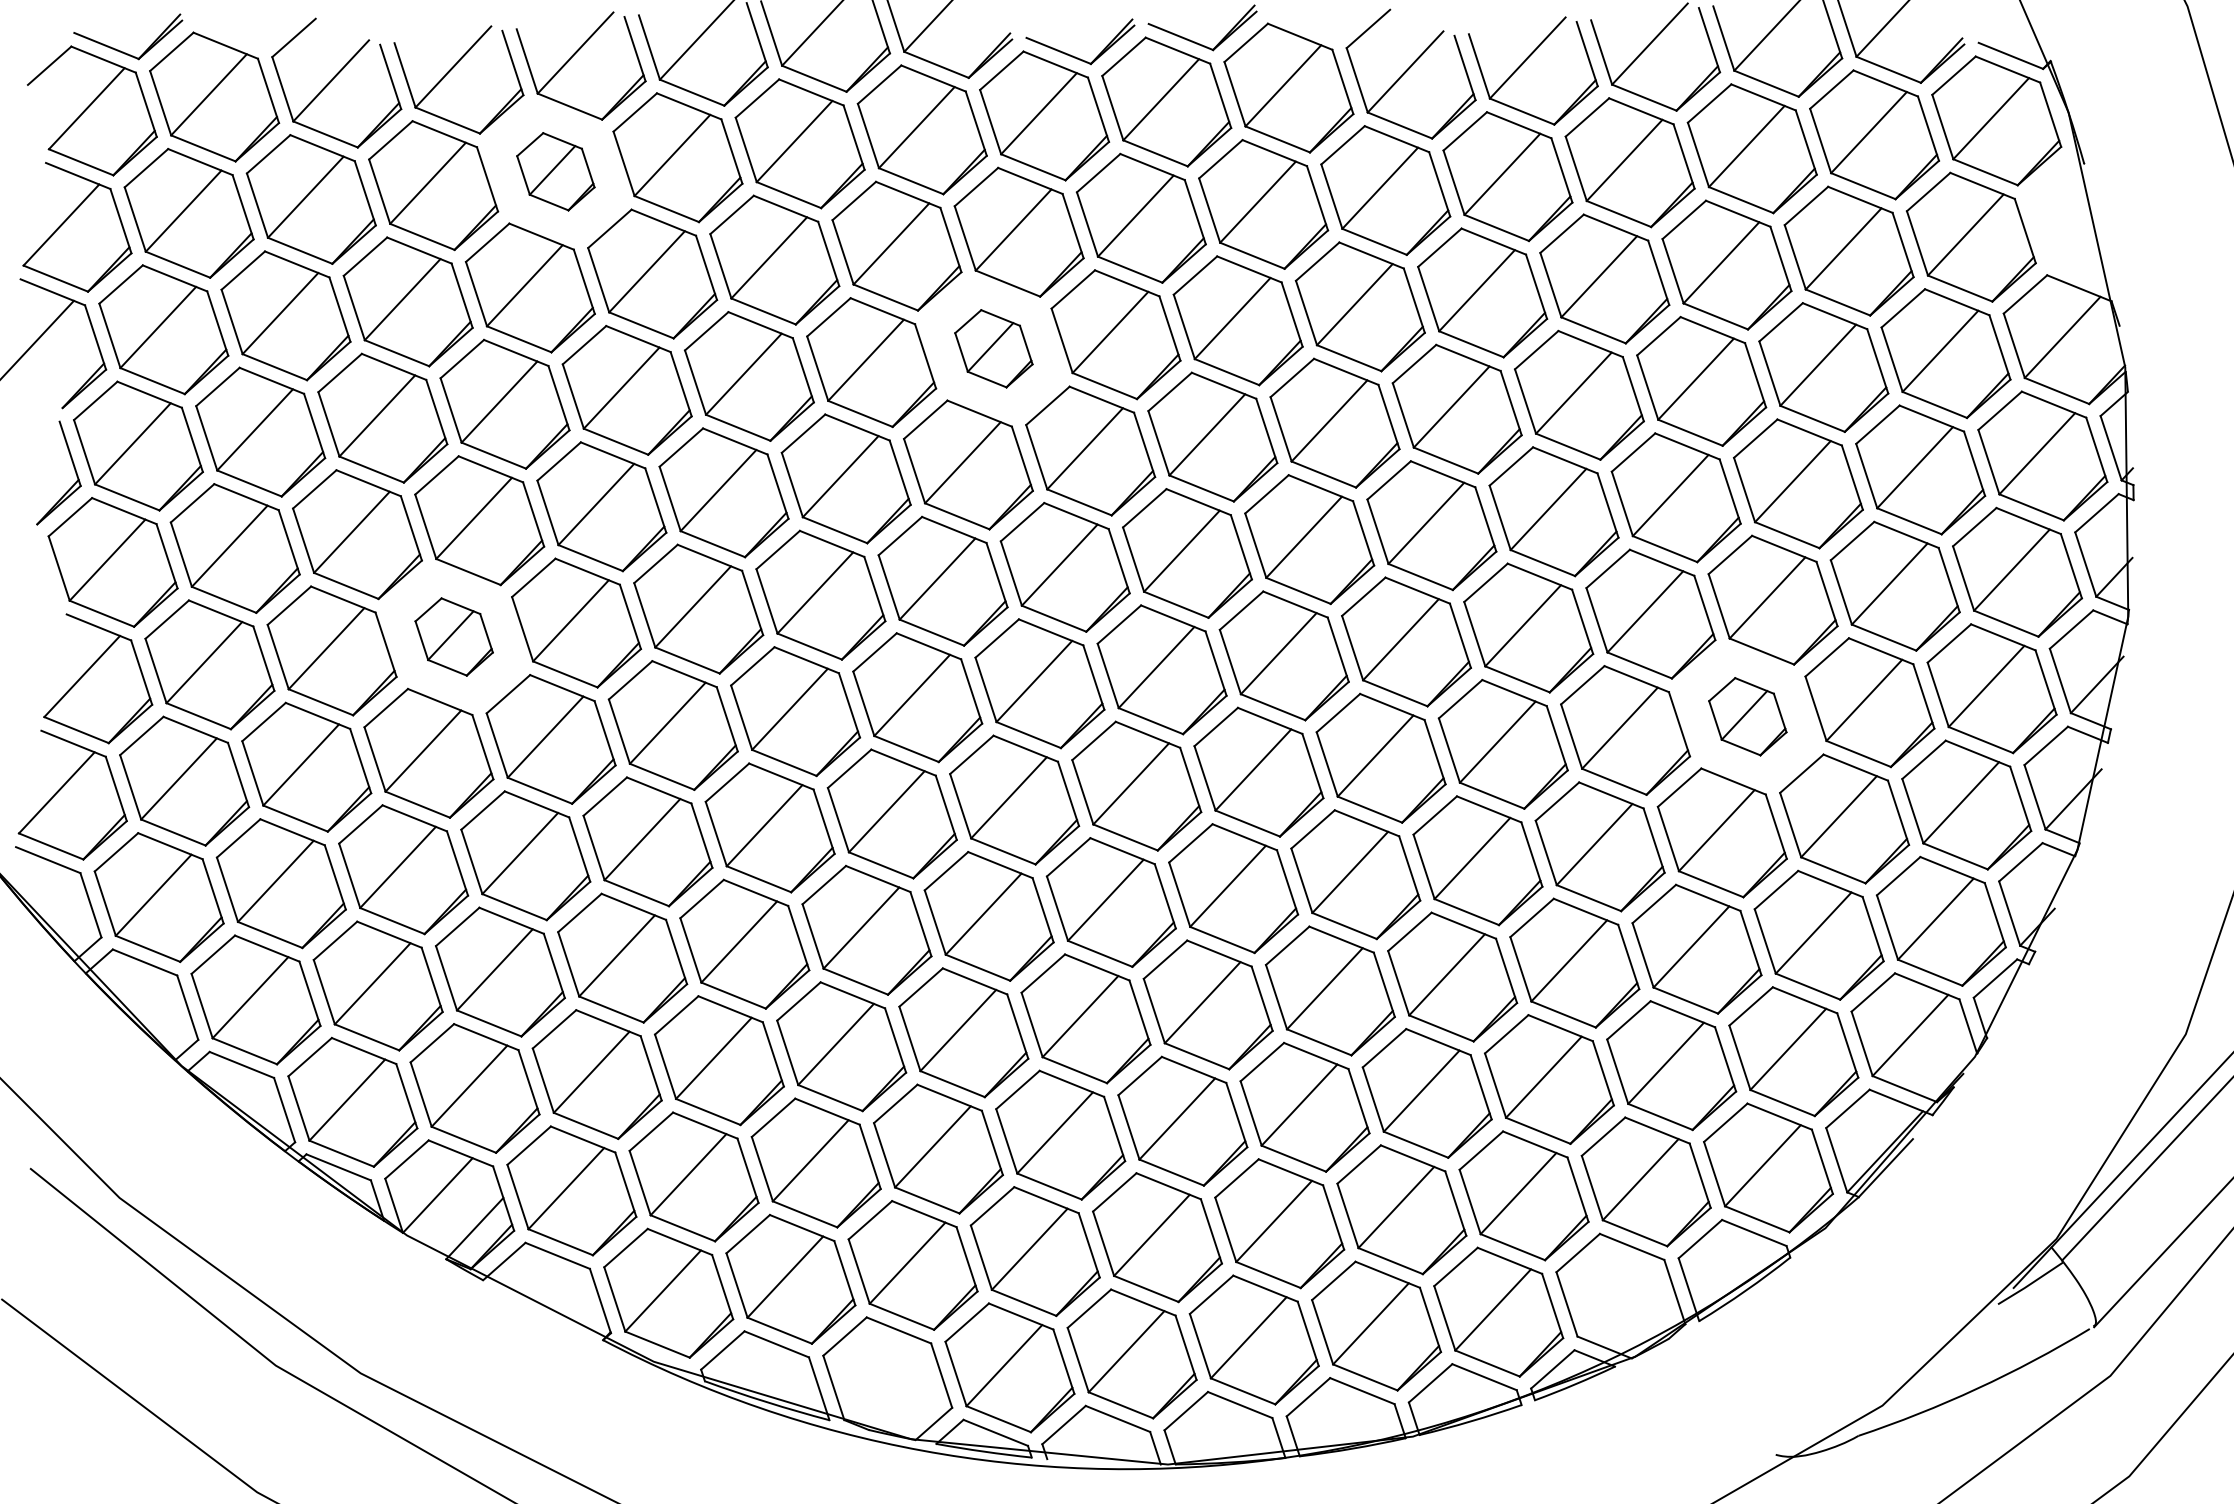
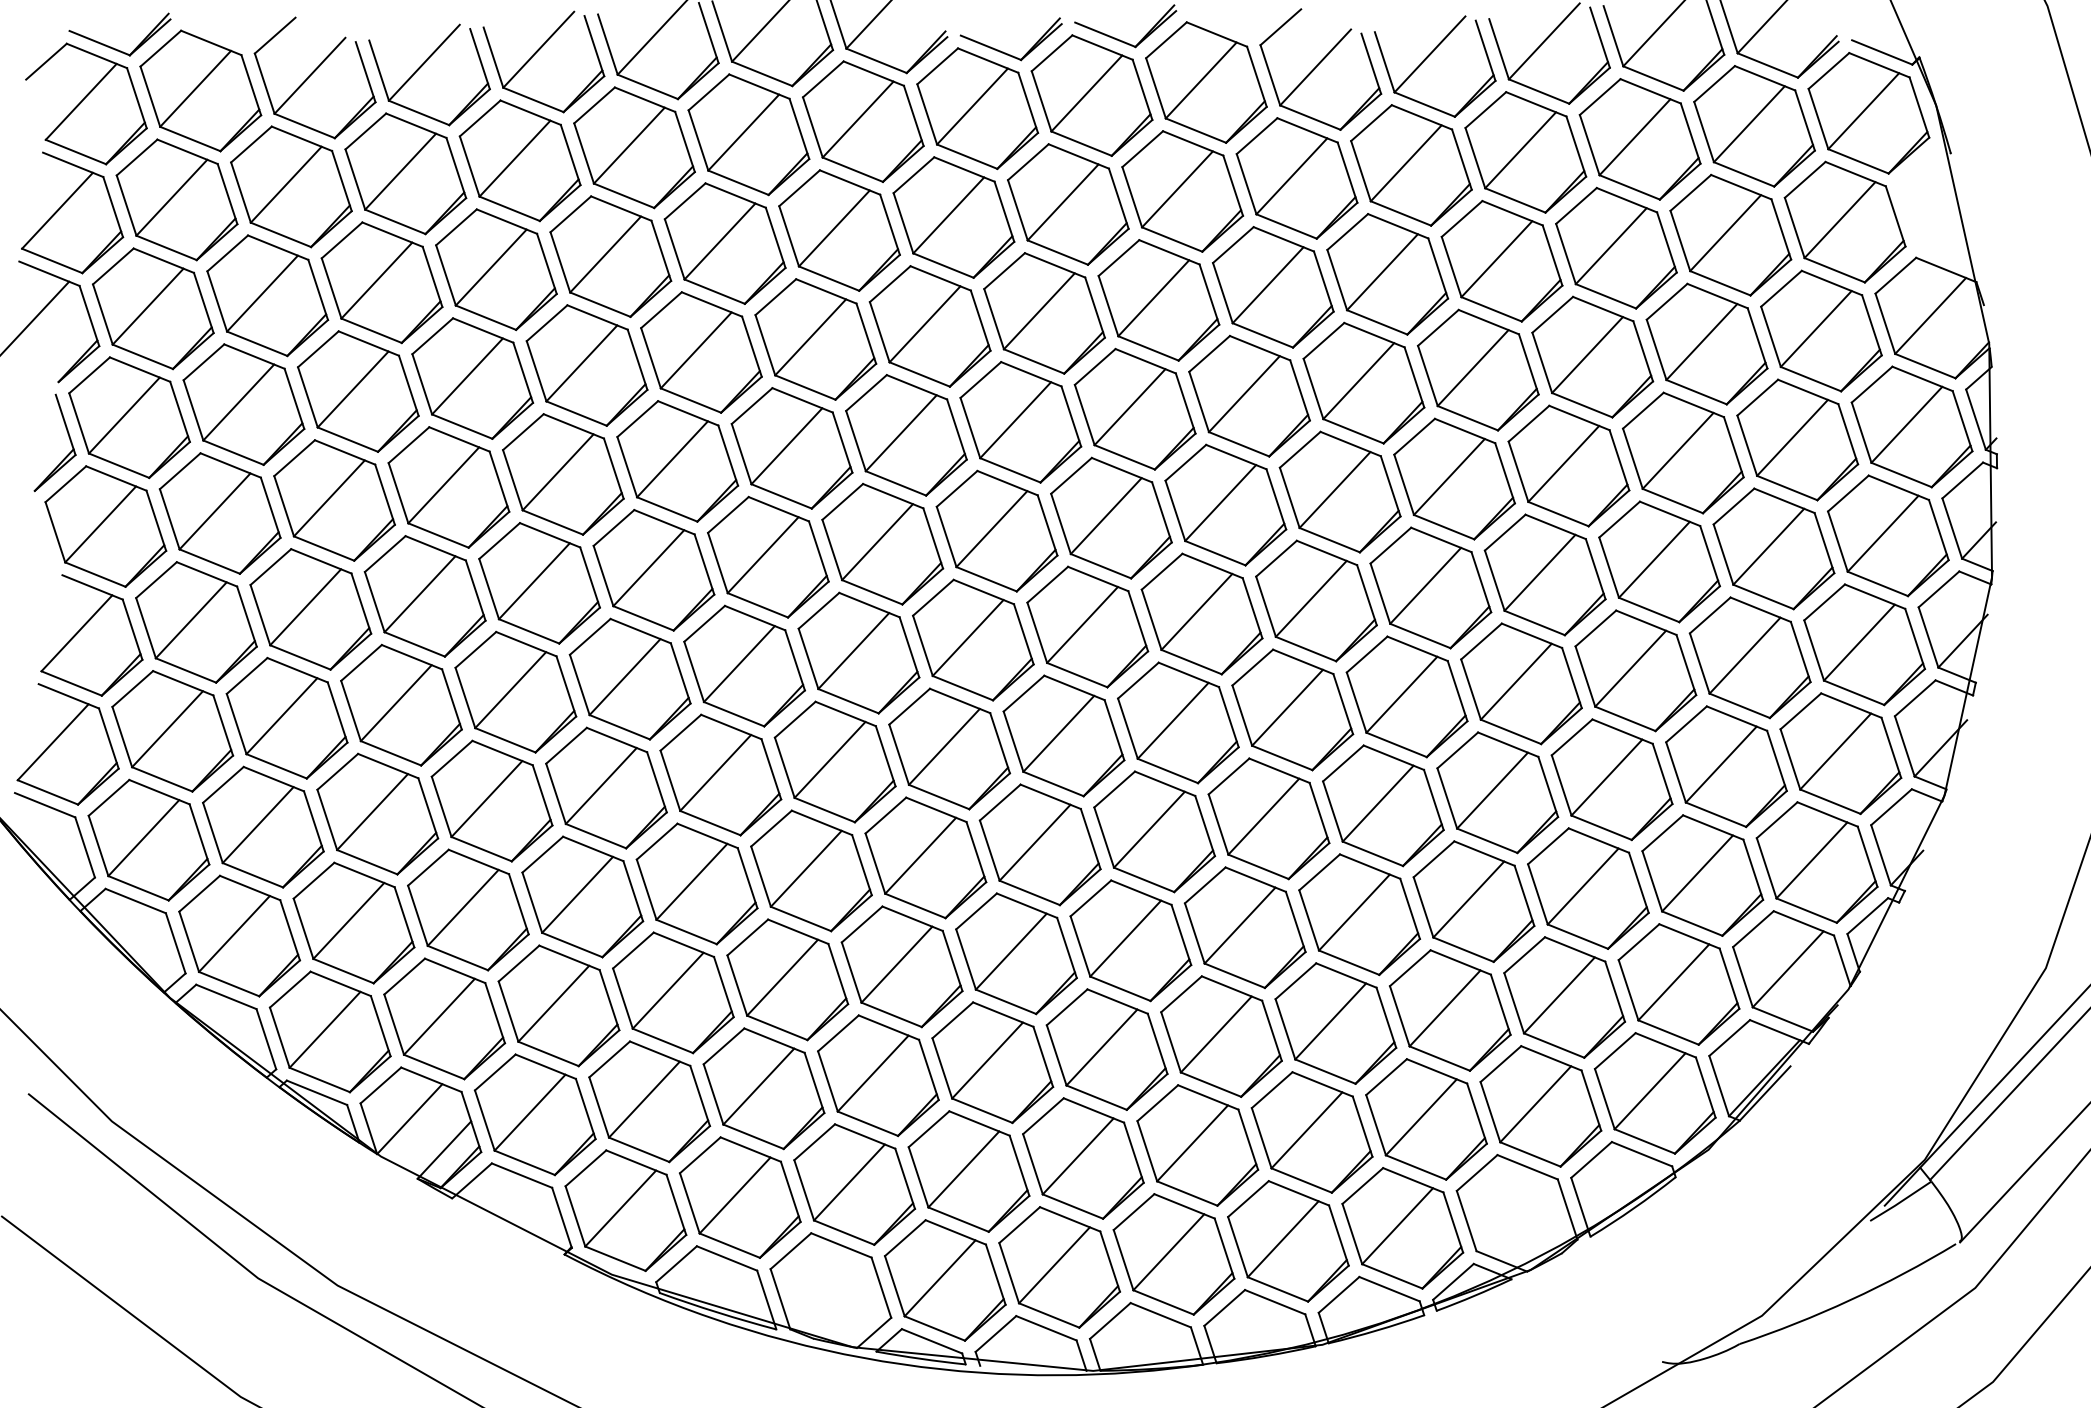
part: (555, 171) -> (519, 160), size x1.67
part: (993, 348) -> (929, 326), size x1.67
part: (453, 636) -> (424, 595), size x1.67
part: (1747, 716) -> (1635, 670), size x1.67

